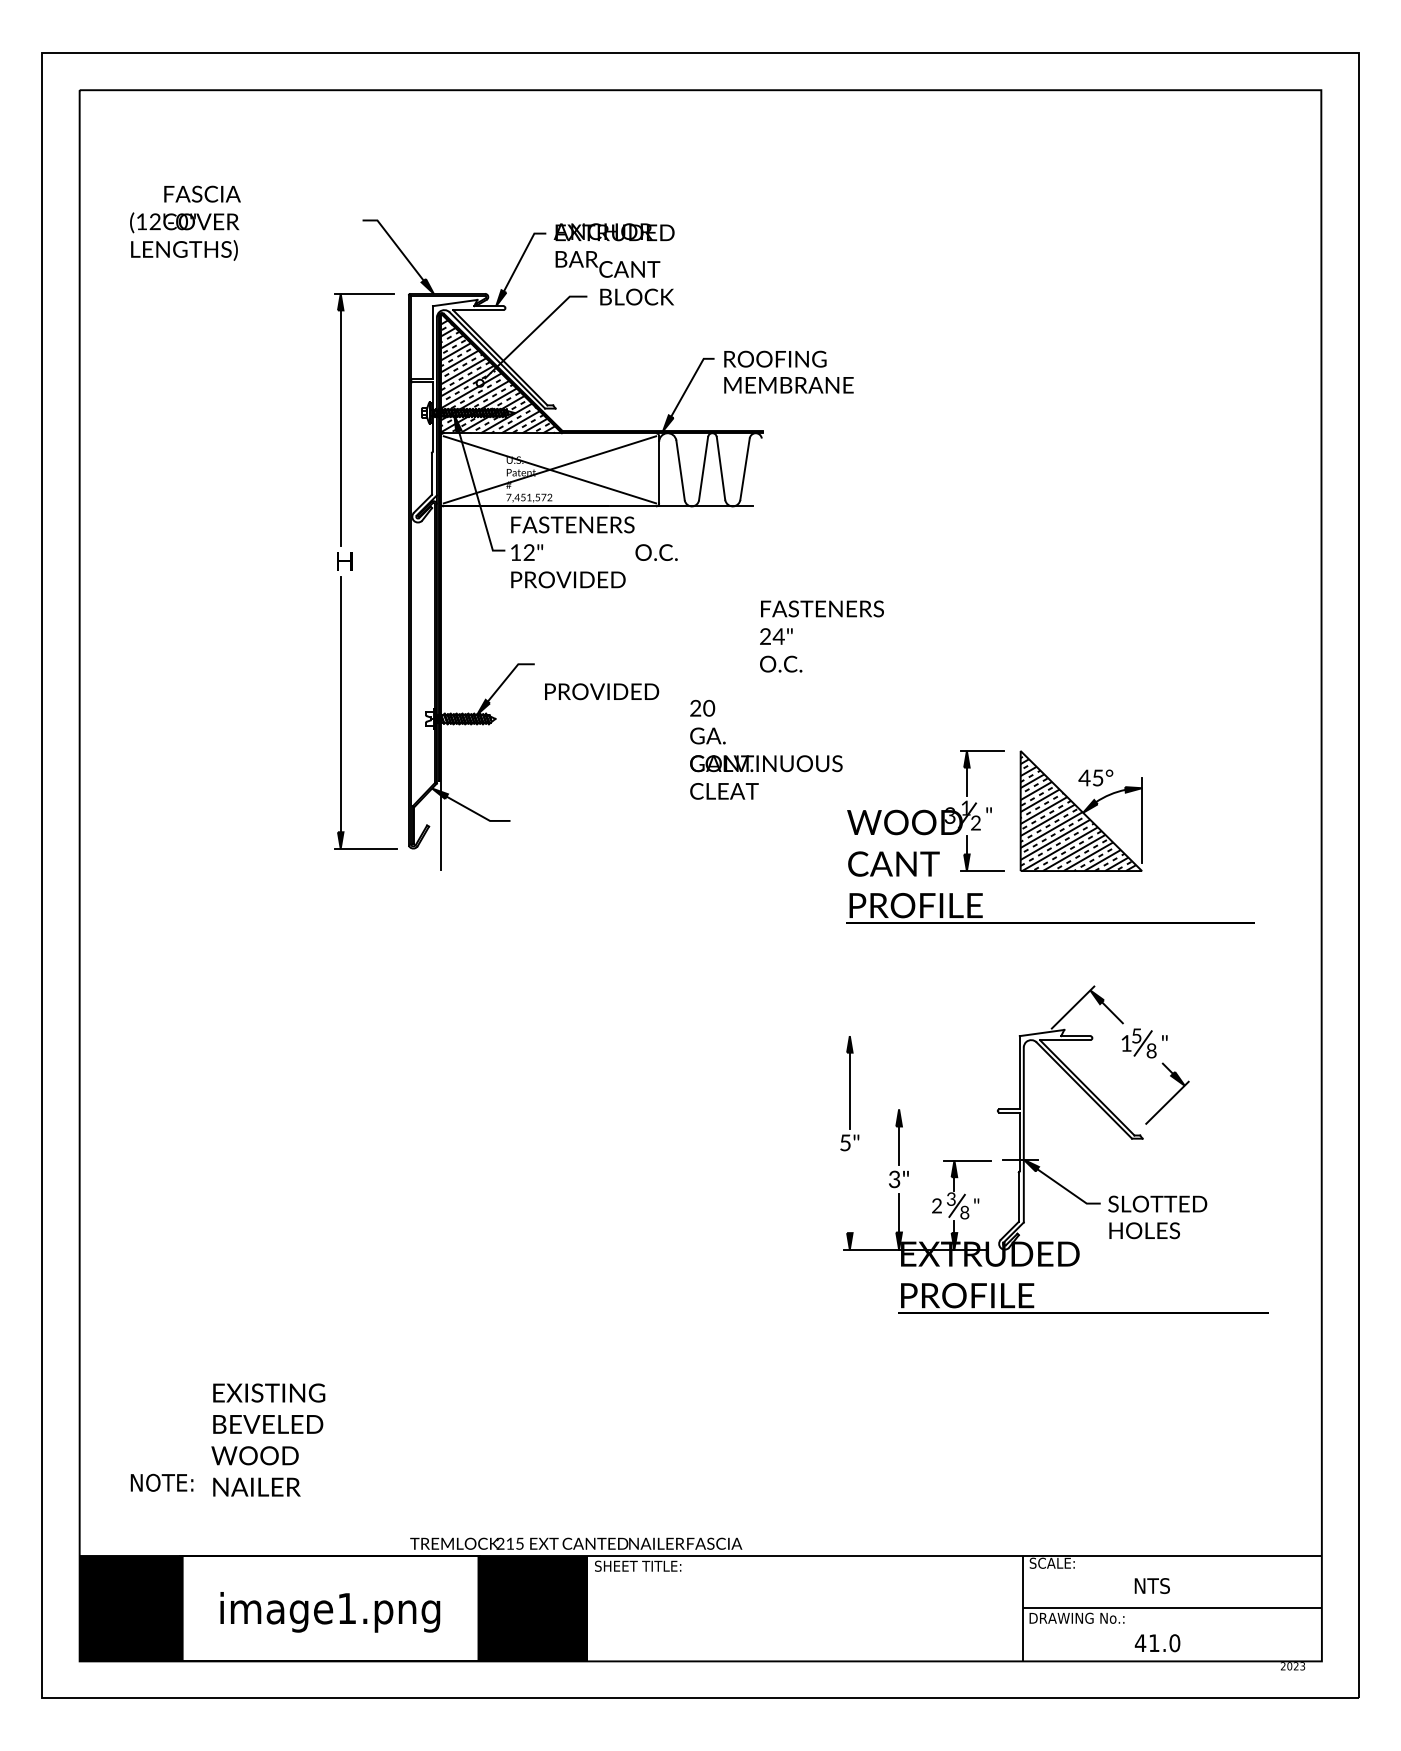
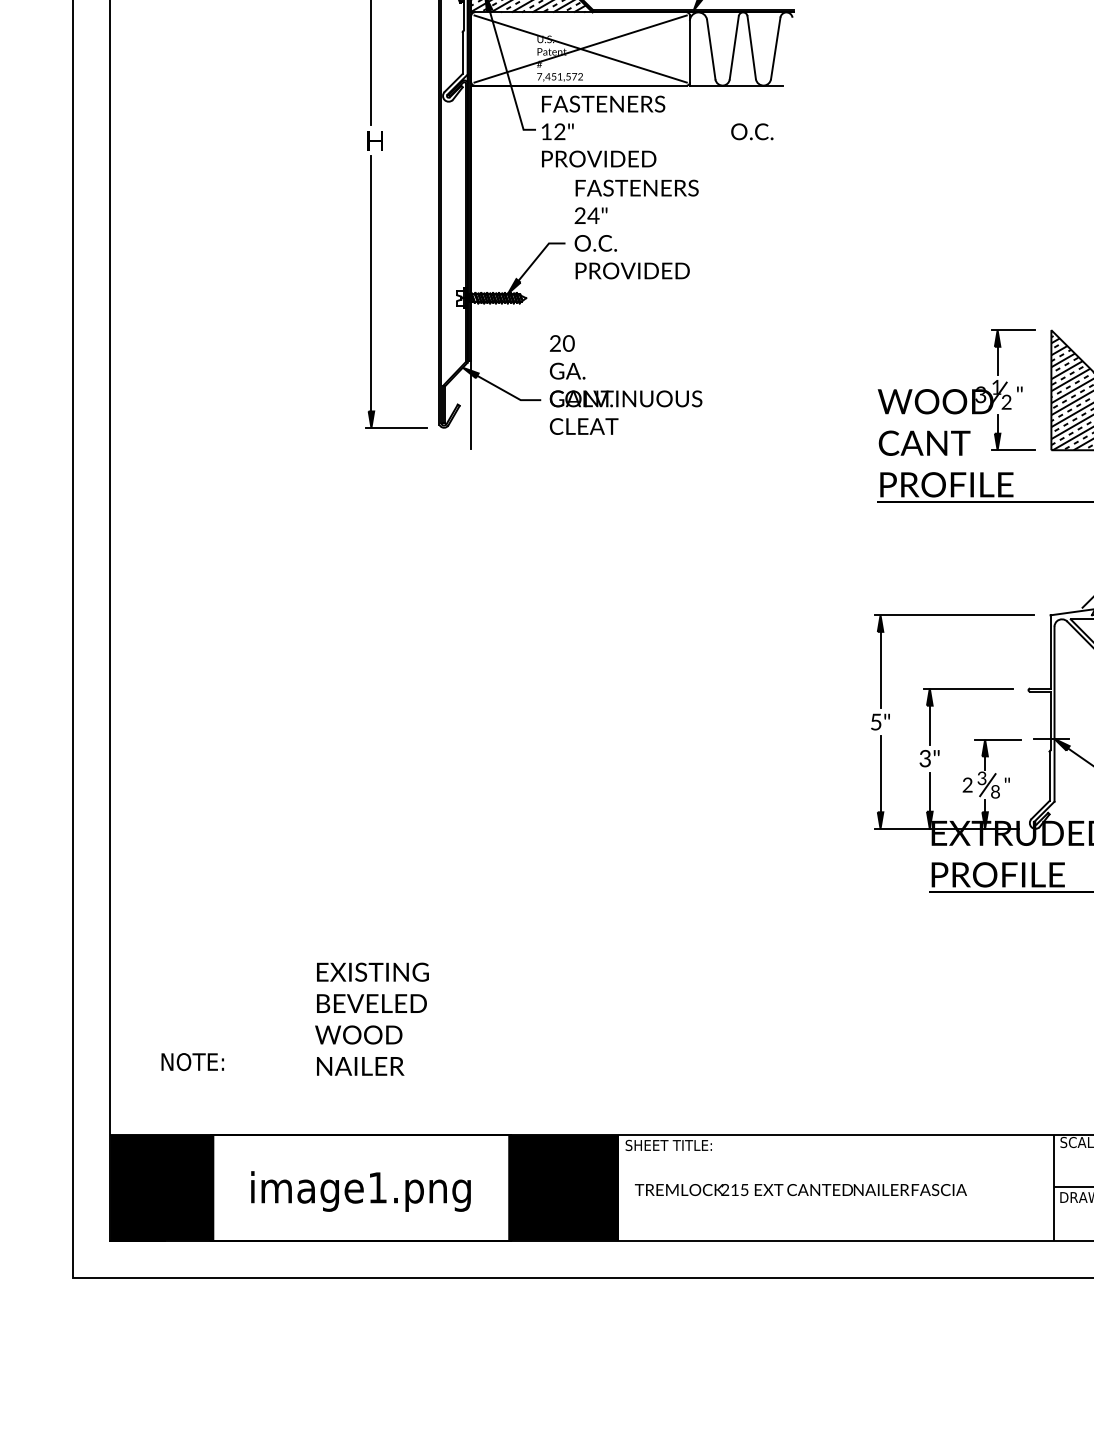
text: (656, 552) -> (752, 131), moved
text: (821, 636) -> (636, 215), moved
text: (766, 749) -> (626, 384), moved
line: (923, 1036) -> (954, 615), added
line: (937, 1109) -> (968, 688), added
line: (849, 1194) -> (880, 773), added
text: (268, 1439) -> (372, 1018), moved
text: (576, 1543) -> (801, 1189), moved

